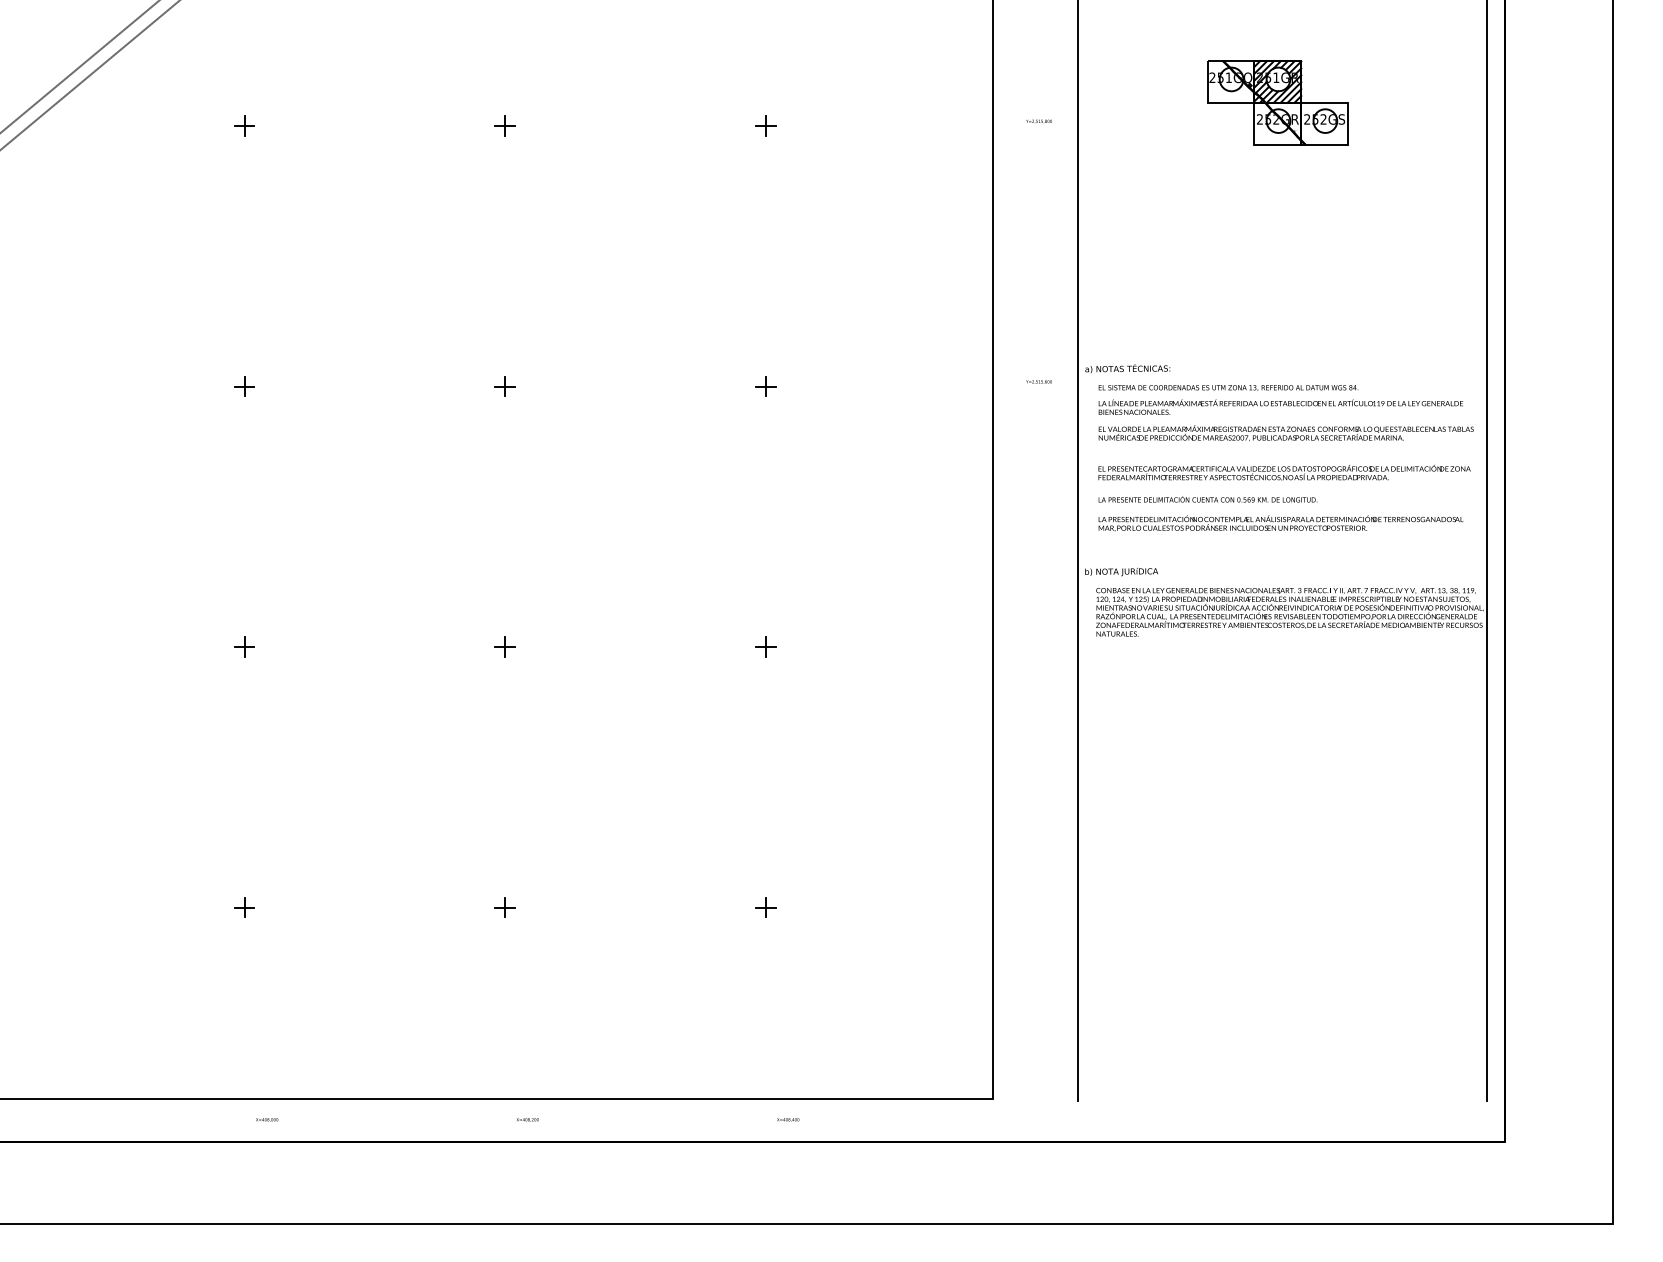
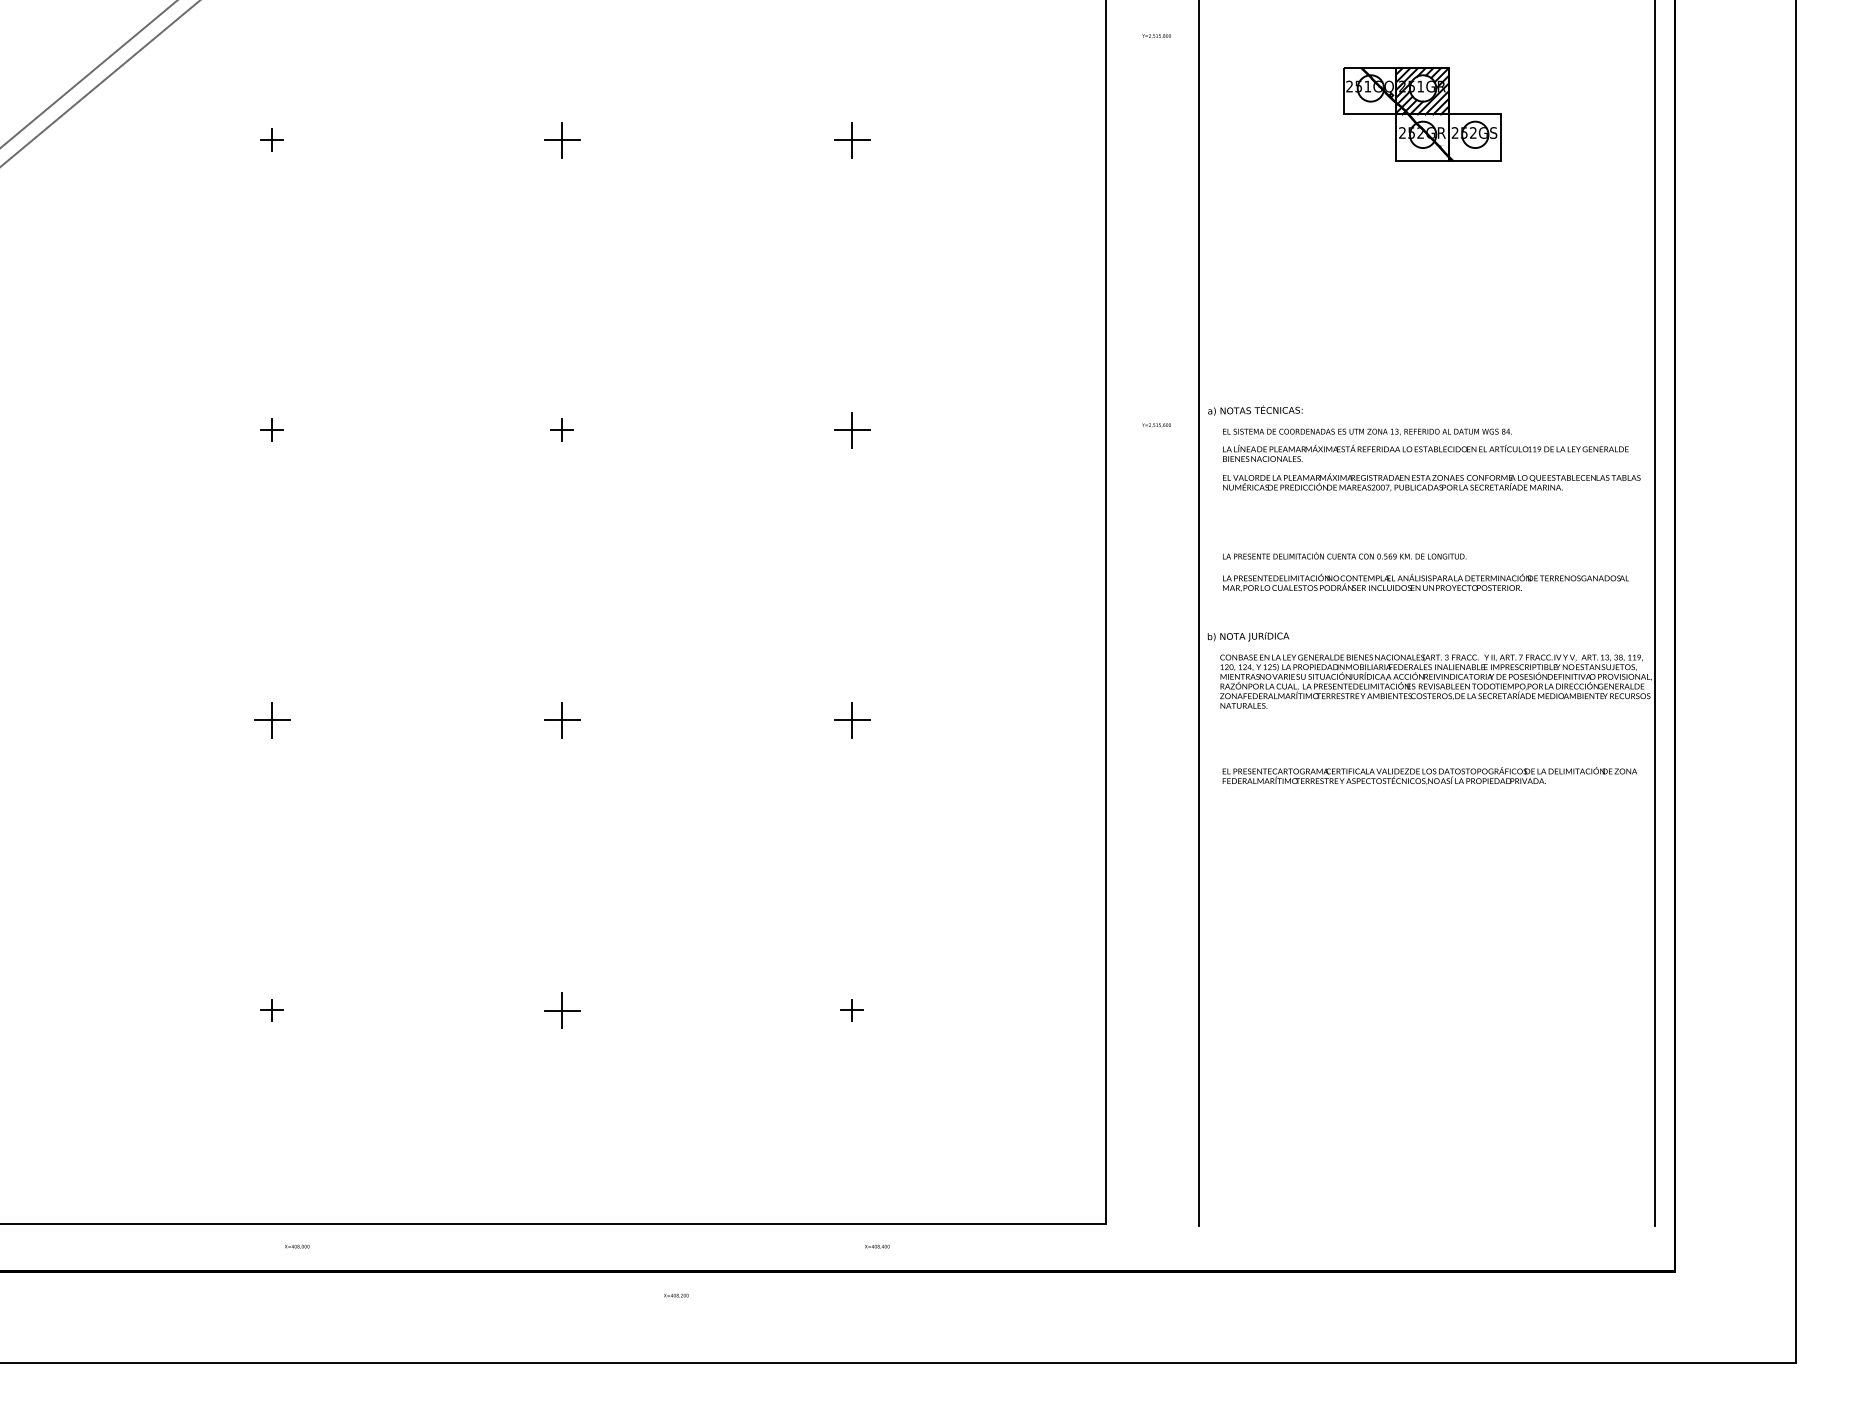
text: (1038, 120) -> (1155, 35), moved
part: (504, 125) -> (561, 139), size x1.6
part: (765, 125) -> (852, 139), size x1.6
part: (765, 386) -> (852, 430), size x1.6
text: (1284, 472) -> (1429, 775), moved
part: (244, 646) -> (271, 719), size x1.6
part: (504, 646) -> (561, 719), size x1.6
part: (765, 646) -> (852, 719), size x1.6
part: (504, 907) -> (561, 1010), size x1.6
text: (527, 1119) -> (676, 1295), moved

